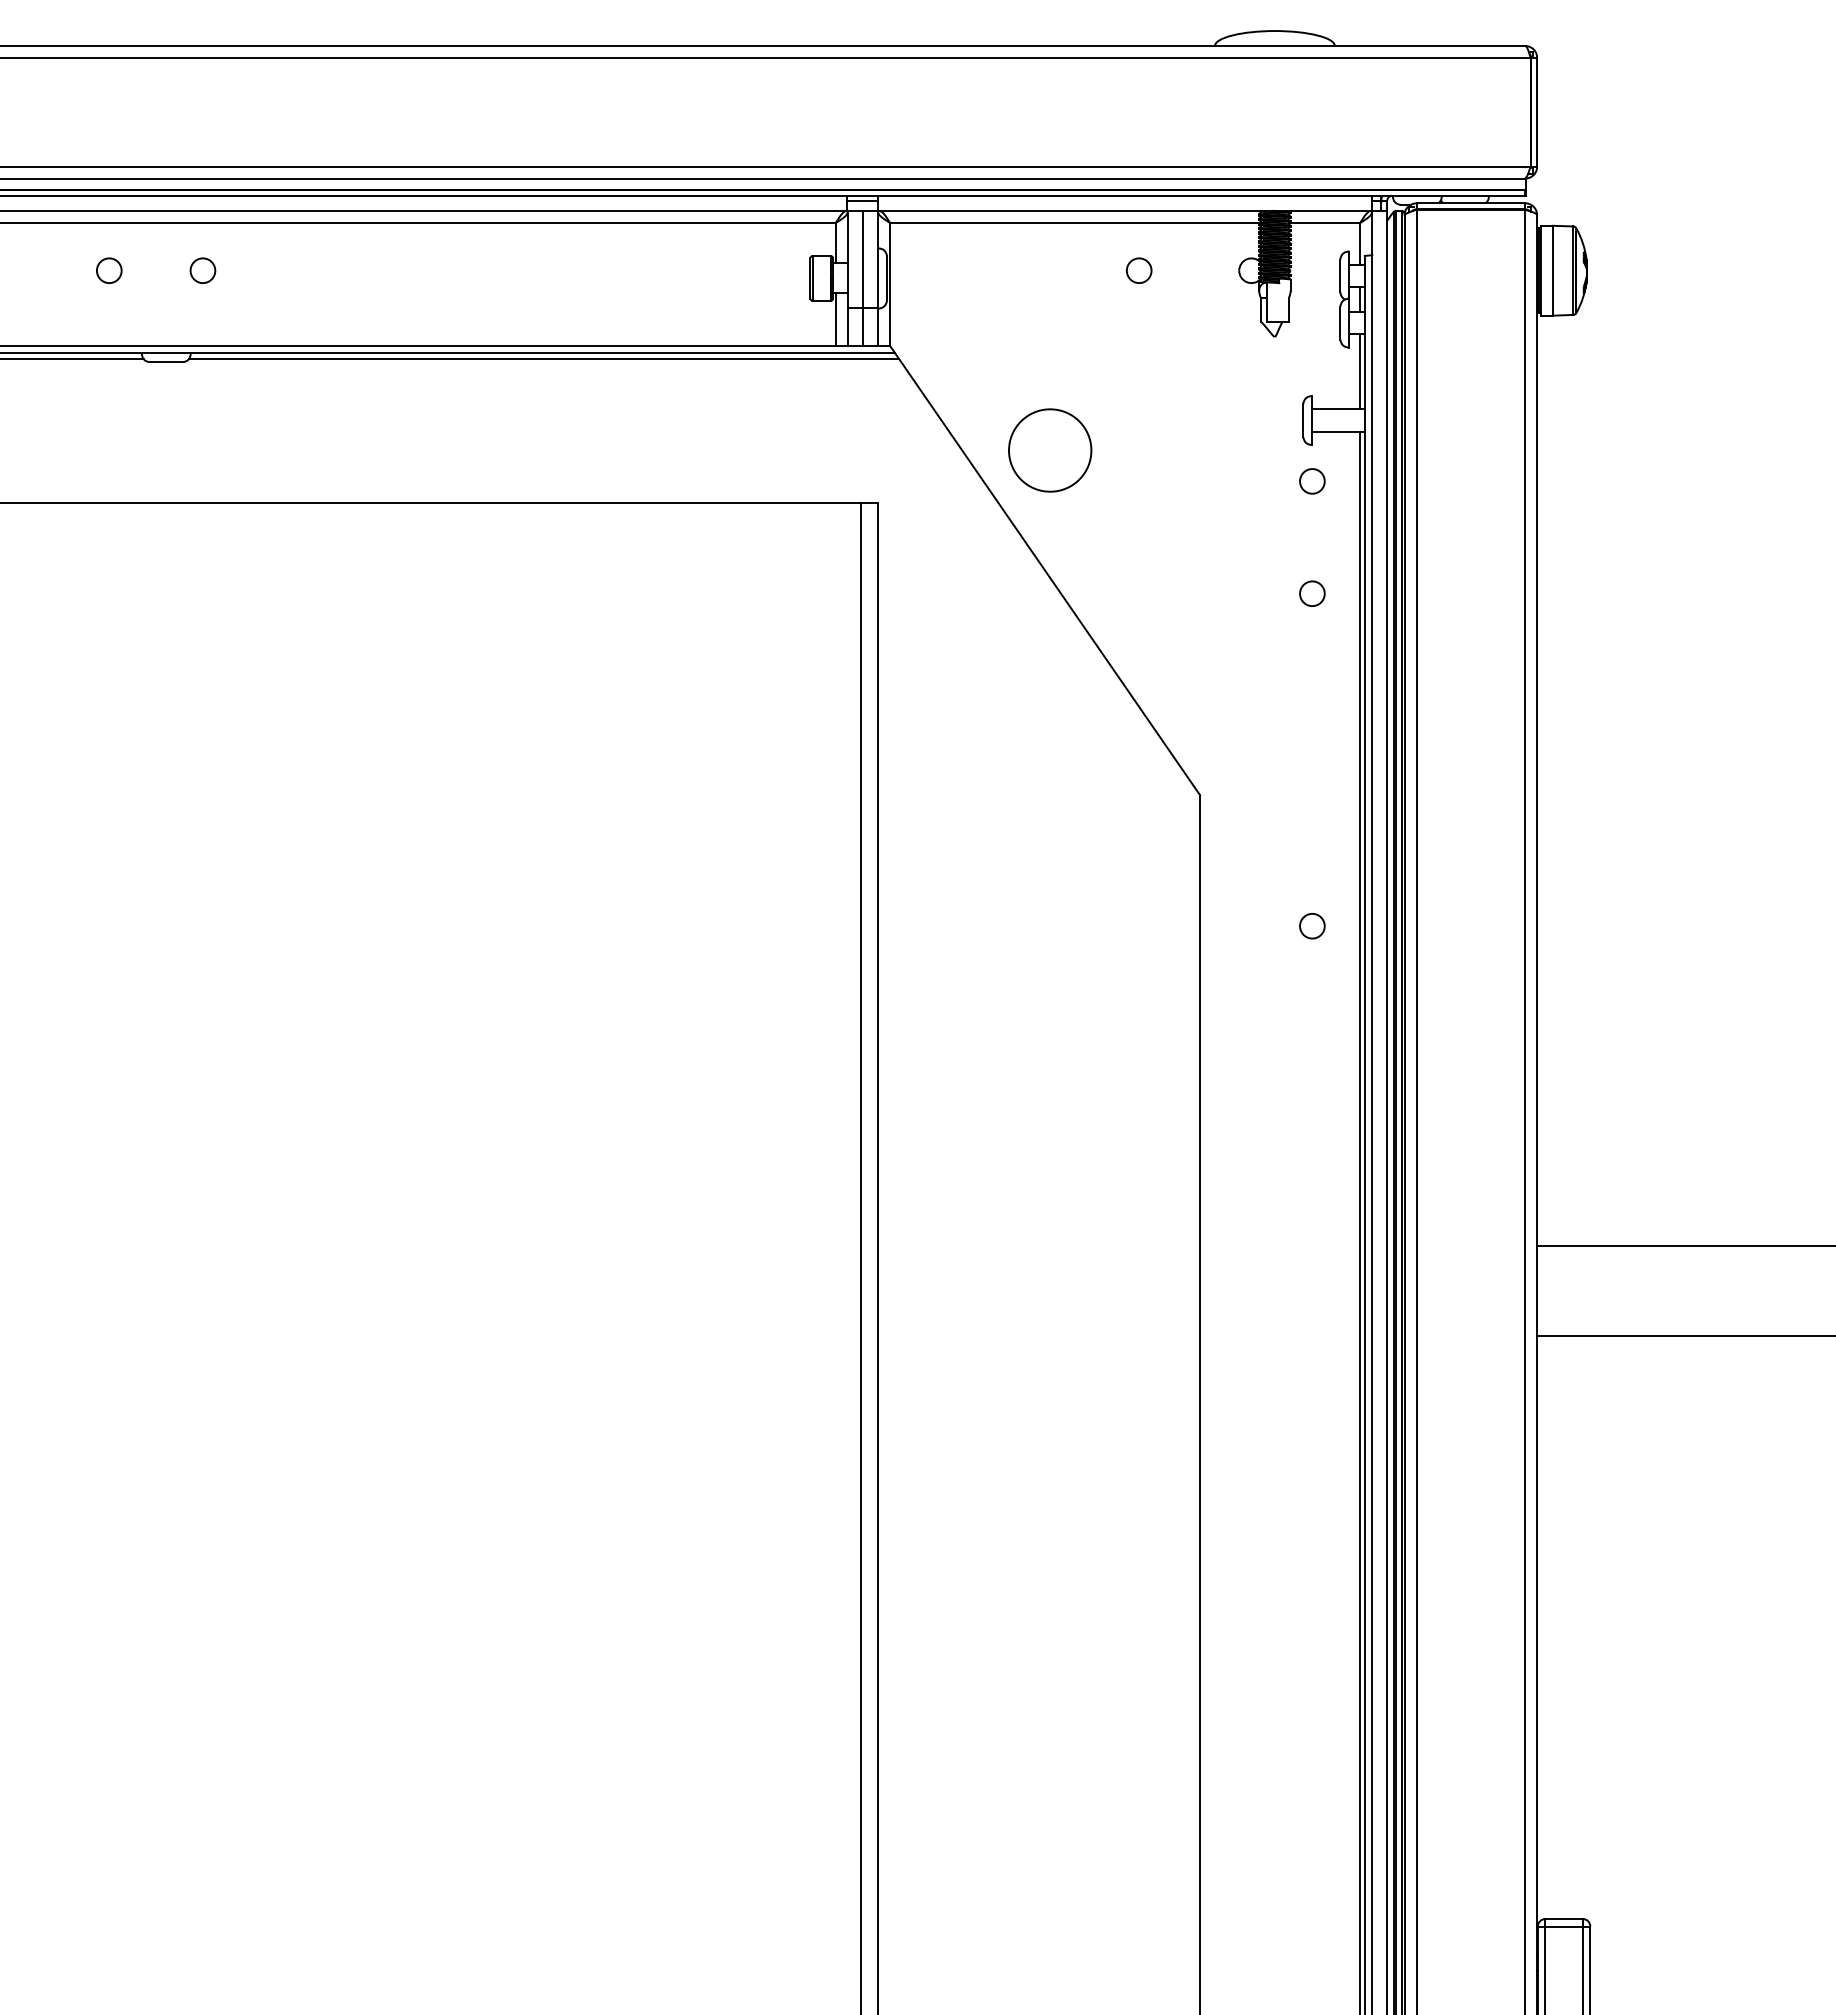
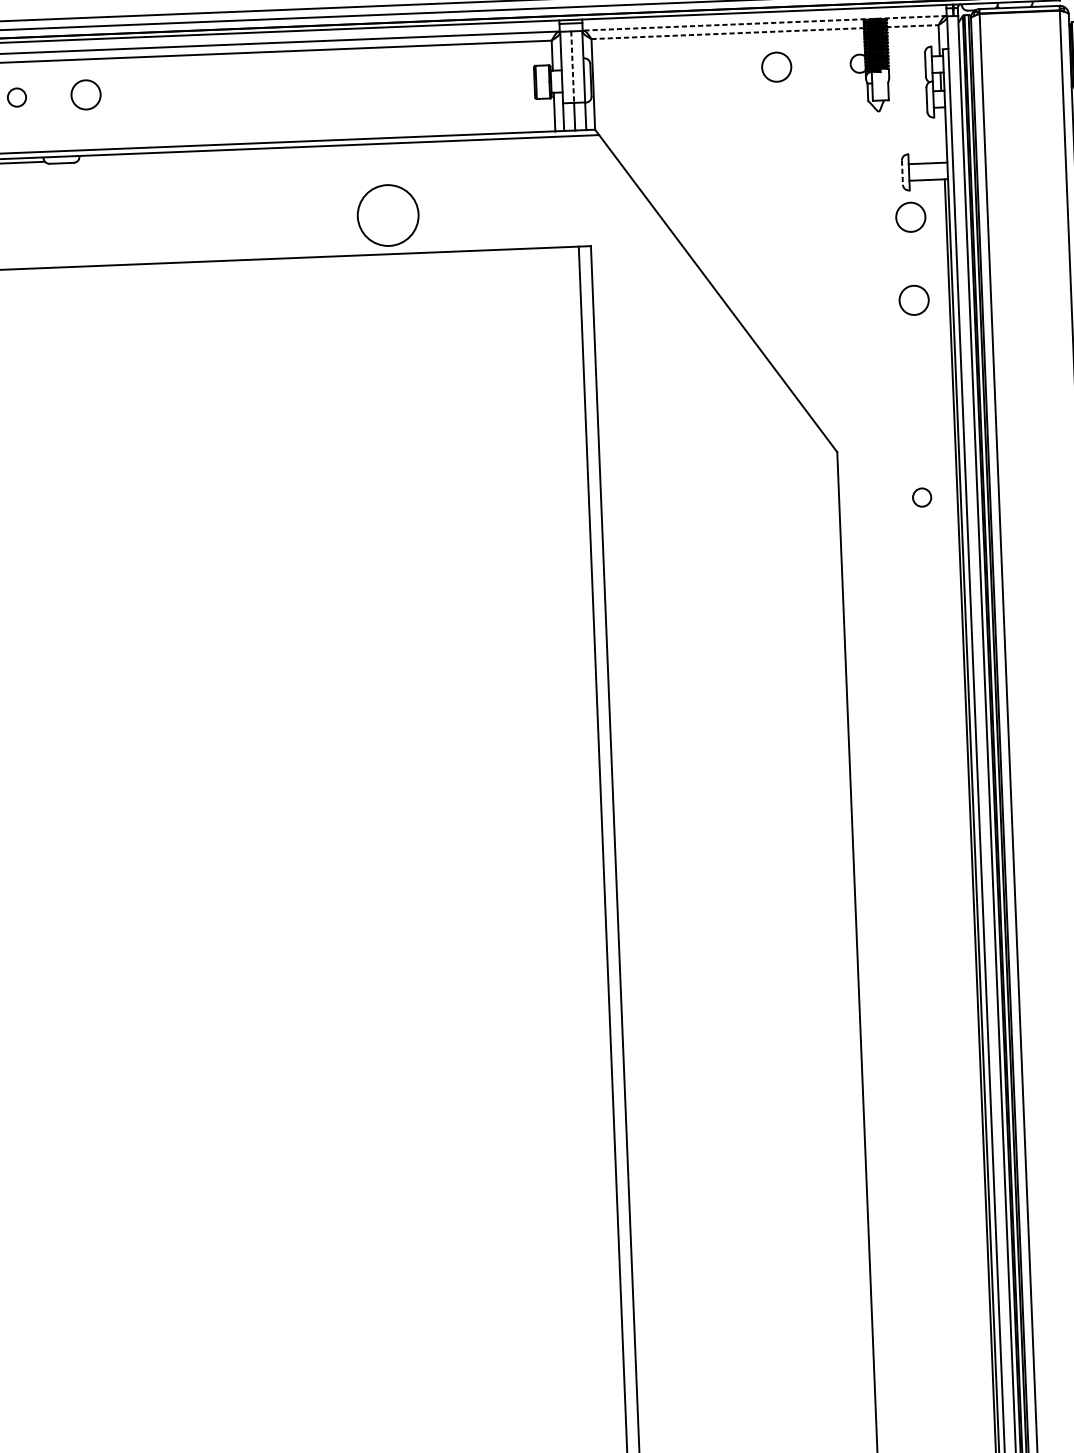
line: (1125, 210) -> (764, 23), solid -> dashed
line: (1074, 222) -> (727, 33), solid -> dashed
line: (1325, 222) -> (912, 25), solid -> dashed
line: (862, 260) -> (572, 67), solid -> dashed
circle: (202, 270) -> (85, 94), size x1.6
circle: (1139, 270) -> (777, 66), size x1.6
line: (543, 359) -> (339, 150), removed
line: (1360, 371) -> (943, 134), removed
line: (1303, 421) -> (902, 173), solid -> dashed
circle: (1050, 450) -> (388, 215), moved
circle: (1312, 481) -> (910, 217), size x1.6
circle: (1312, 593) -> (914, 300), size x1.6
circle: (1312, 926) -> (922, 497), moved

